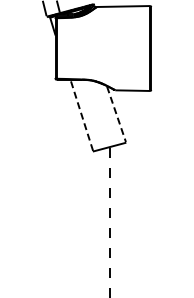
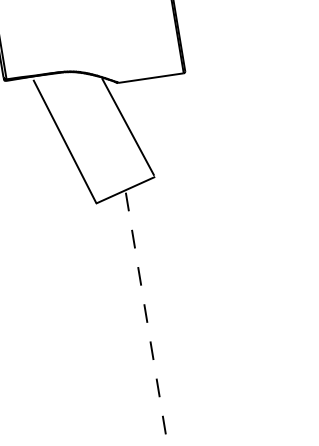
line: (116, 114) -> (128, 127), dashed -> solid
line: (82, 116) -> (65, 141), dashed -> solid

